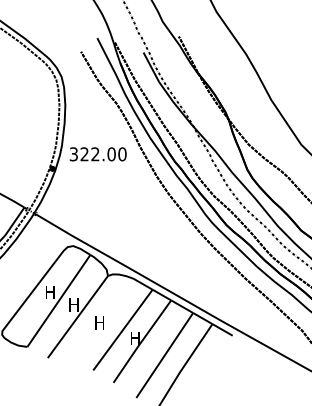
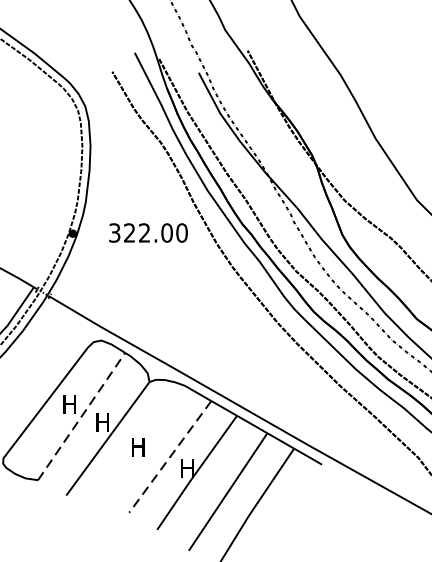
text: (97, 154) -> (147, 233), moved
line: (58, 300) -> (81, 415), solid -> dashed
line: (122, 330) -> (169, 457), solid -> dashed

